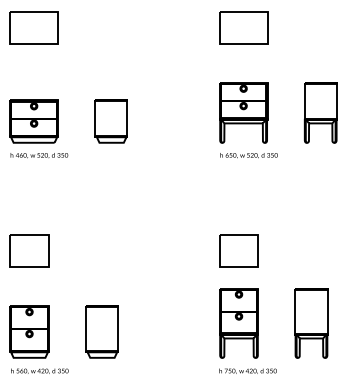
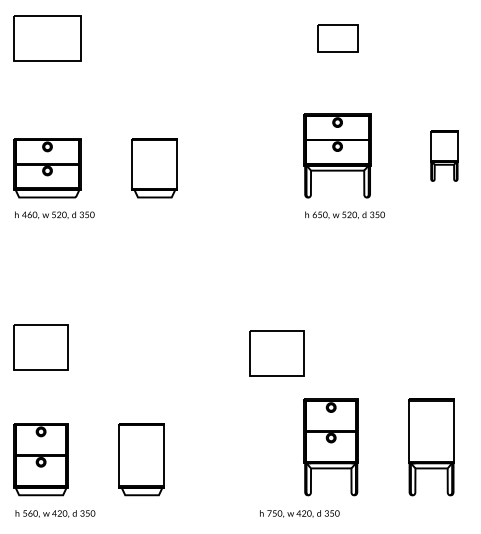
part: (243, 27) -> (337, 38), size x0.6
part: (320, 112) -> (444, 155), size x0.6
part: (238, 251) -> (276, 353), moved
text: (247, 371) -> (299, 513), moved

